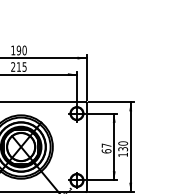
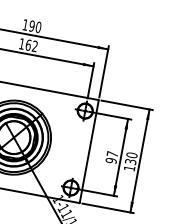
text: (18, 66) -> (28, 44), 215 -> 162
text: (106, 151) -> (111, 160), 67 -> 97

